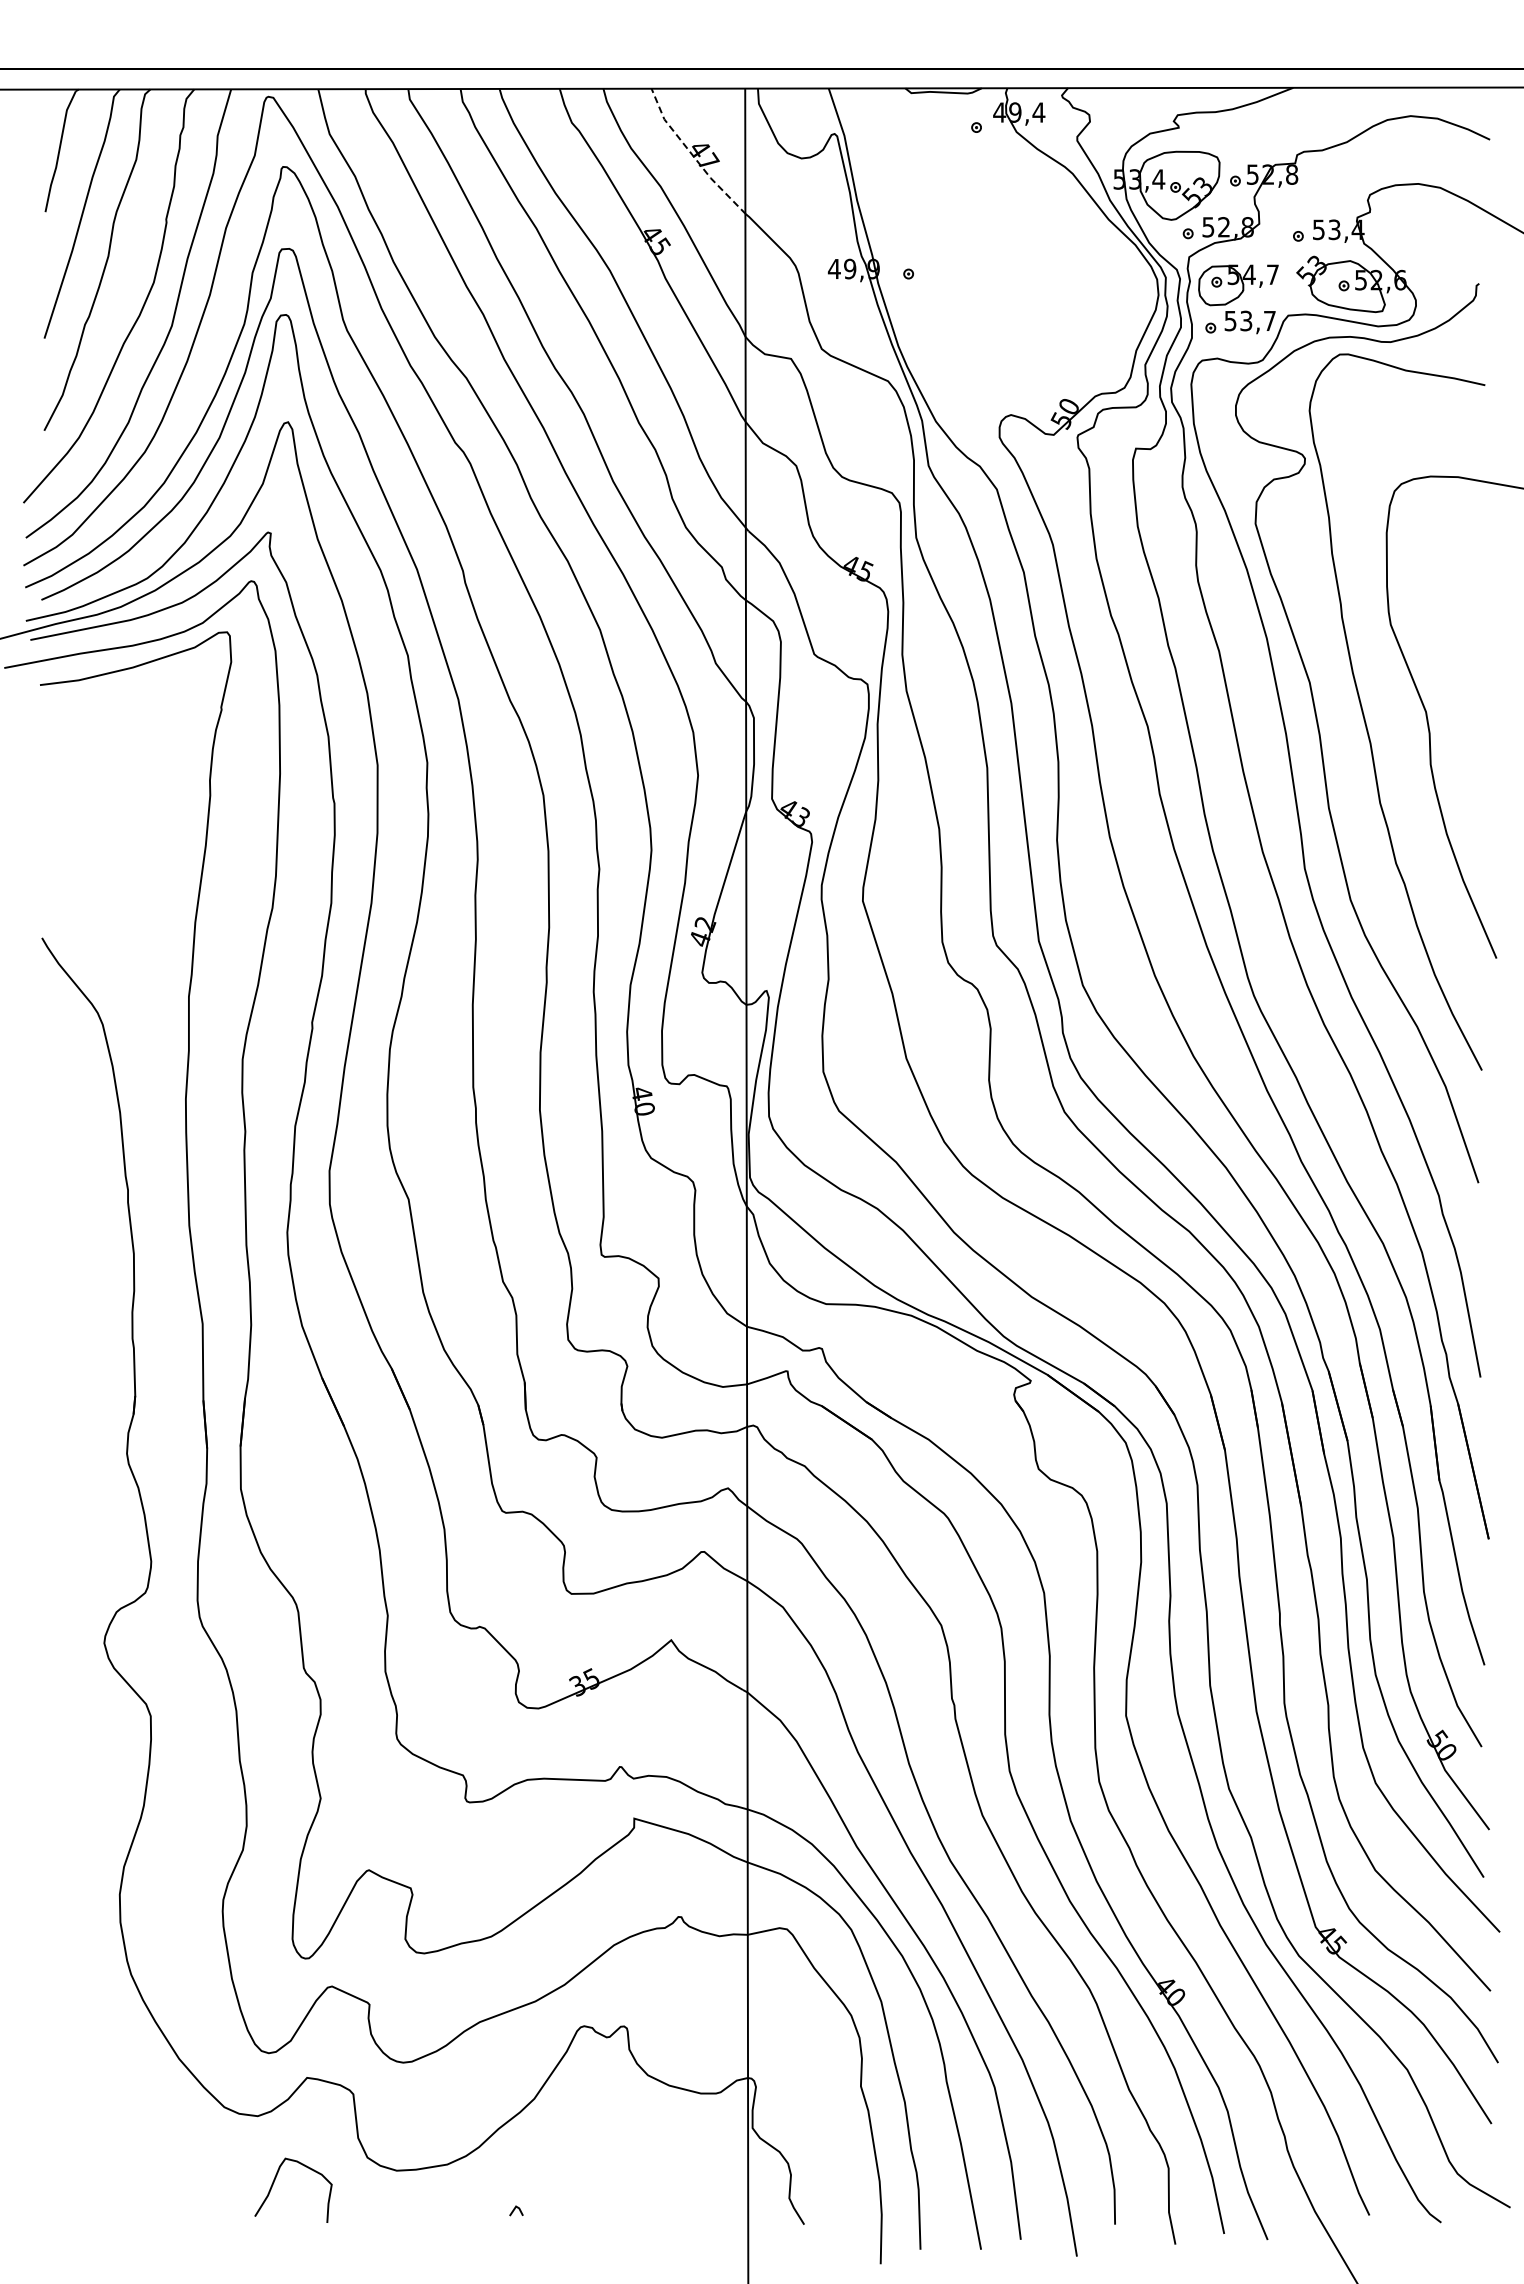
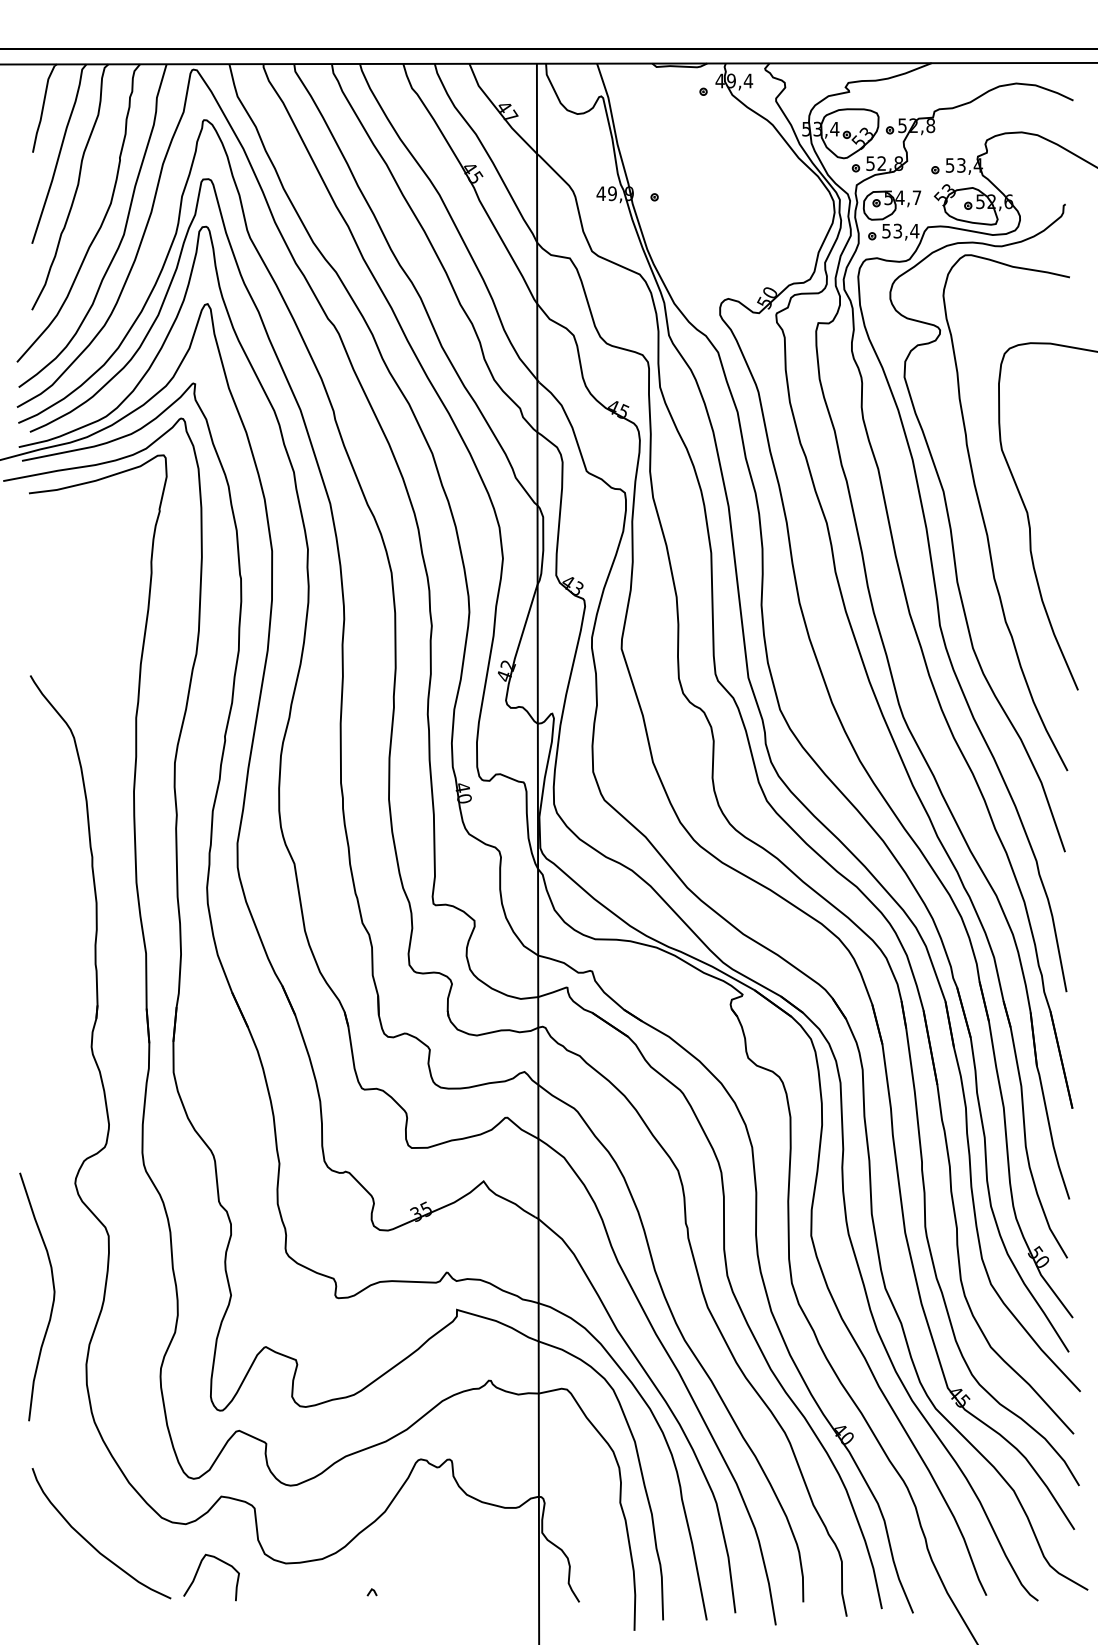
line: (692, 155) -> (498, 111), dashed -> solid
text: (1269, 320) -> (914, 230), 53,7 -> 53,4
curve: (73, 1804) -> (53, 1299), added
curve: (126, 2143) -> (91, 1543), added

